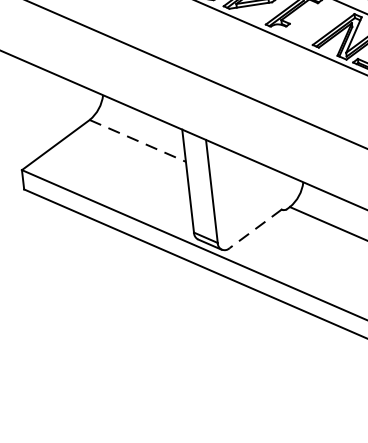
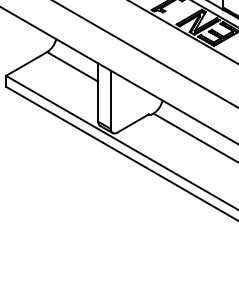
line: (137, 140) -> (72, 66), dashed -> solid
line: (254, 228) -> (132, 123), dashed -> solid

